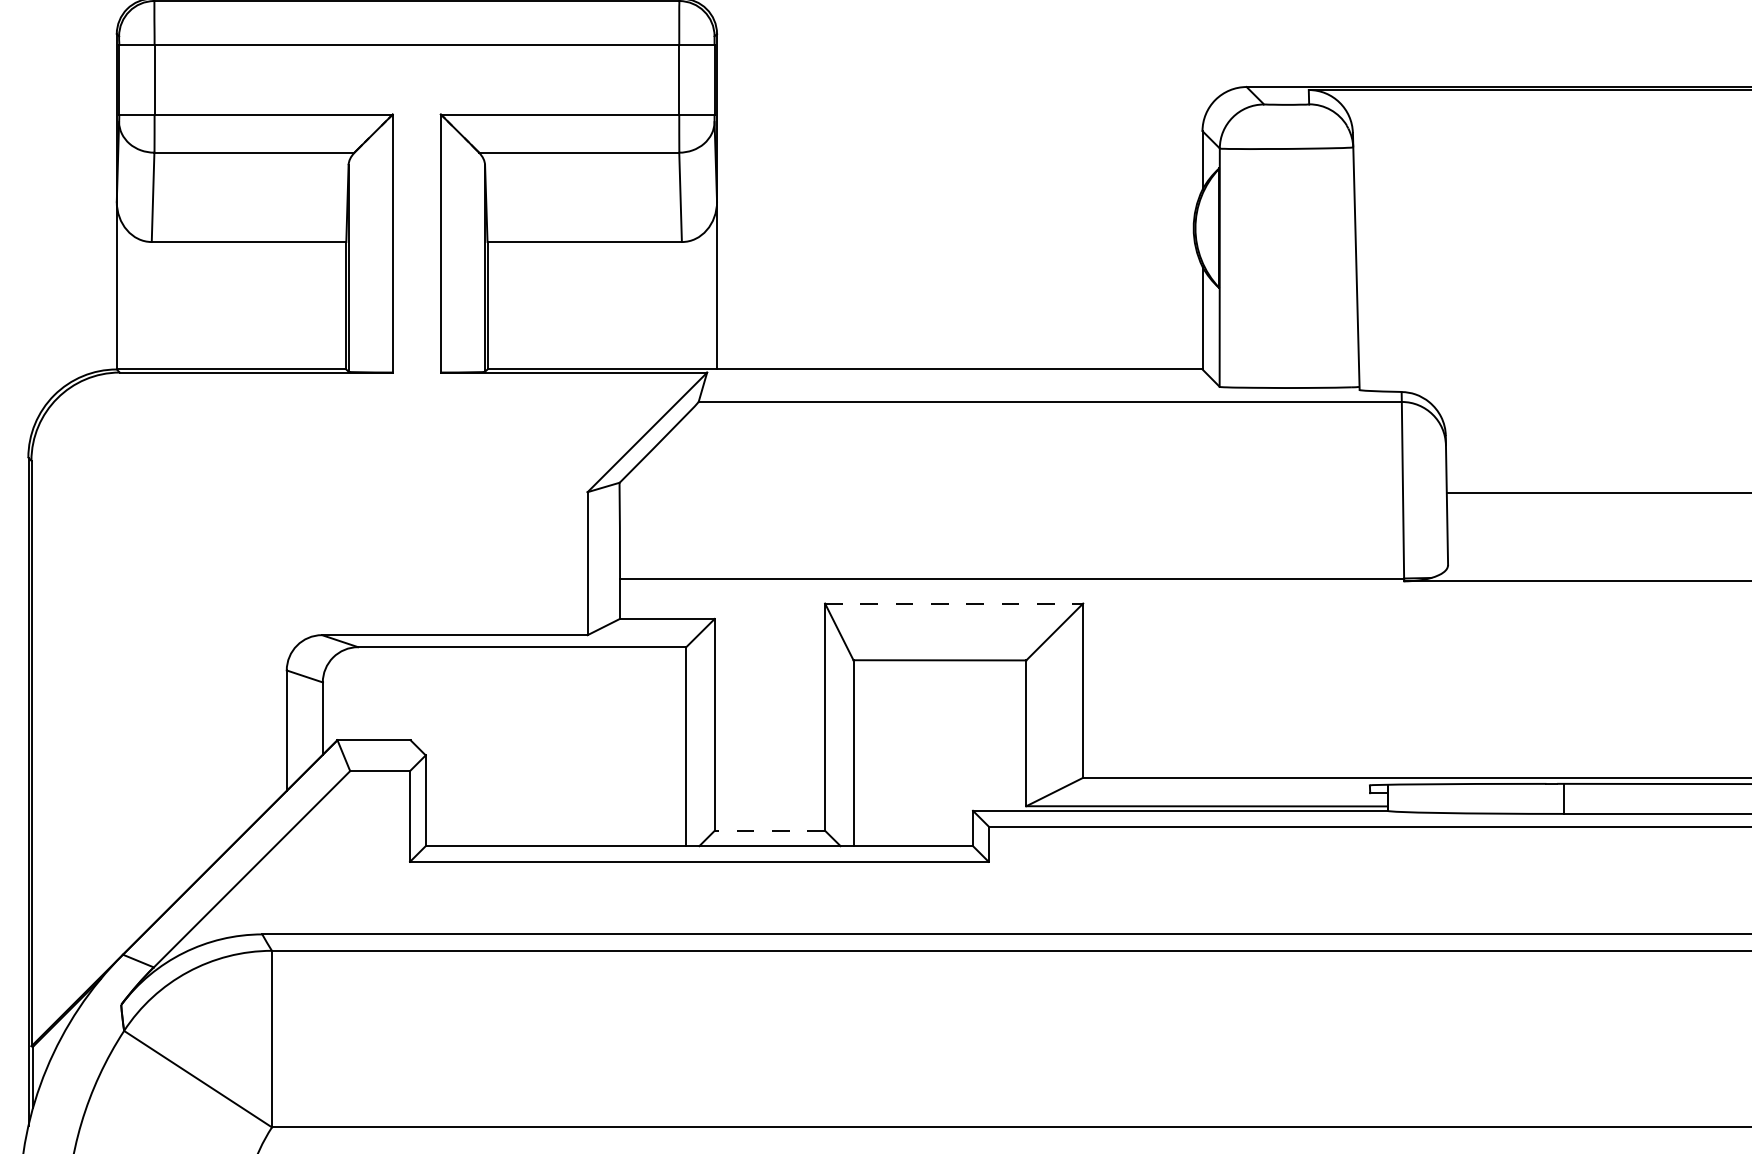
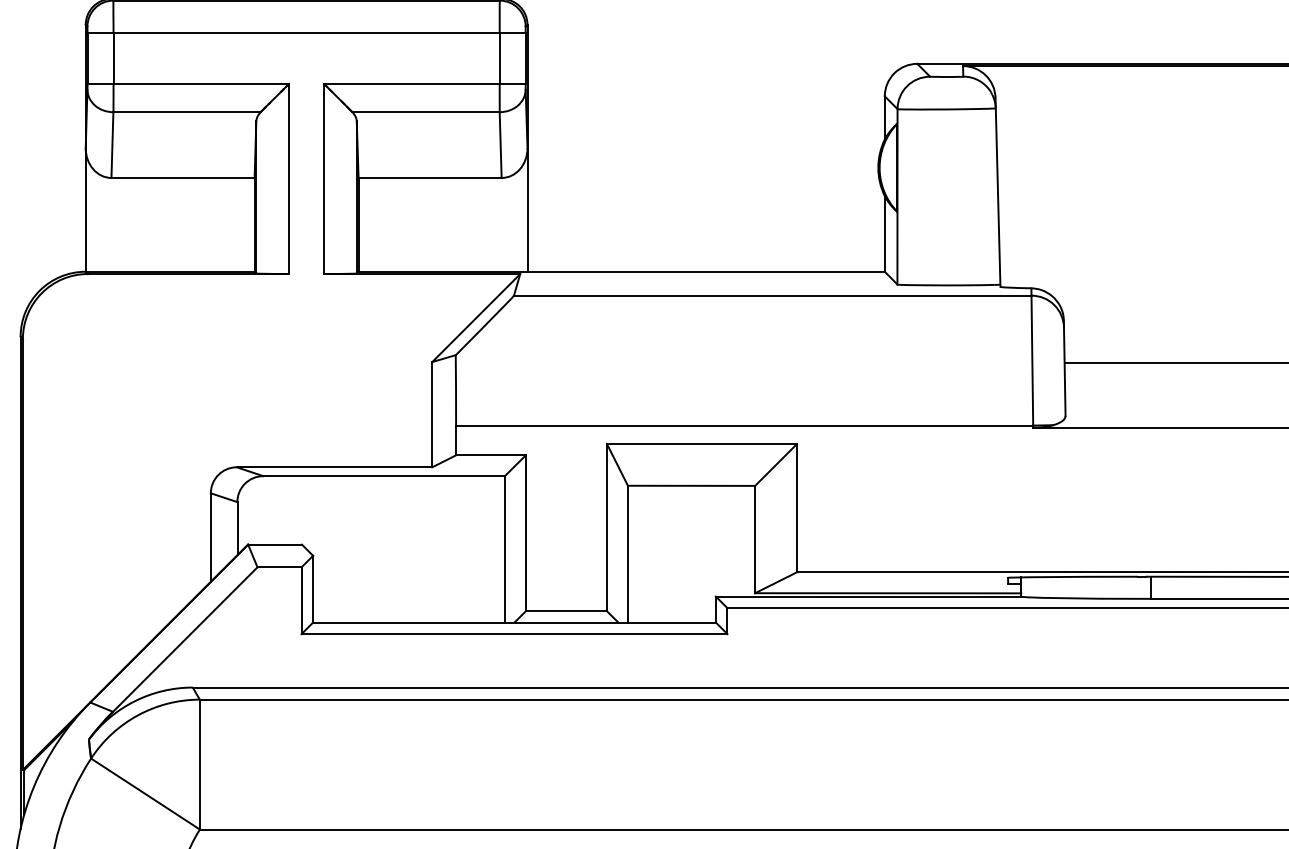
line: (954, 603) -> (702, 444), dashed -> solid
line: (769, 830) -> (566, 611), dashed -> solid

